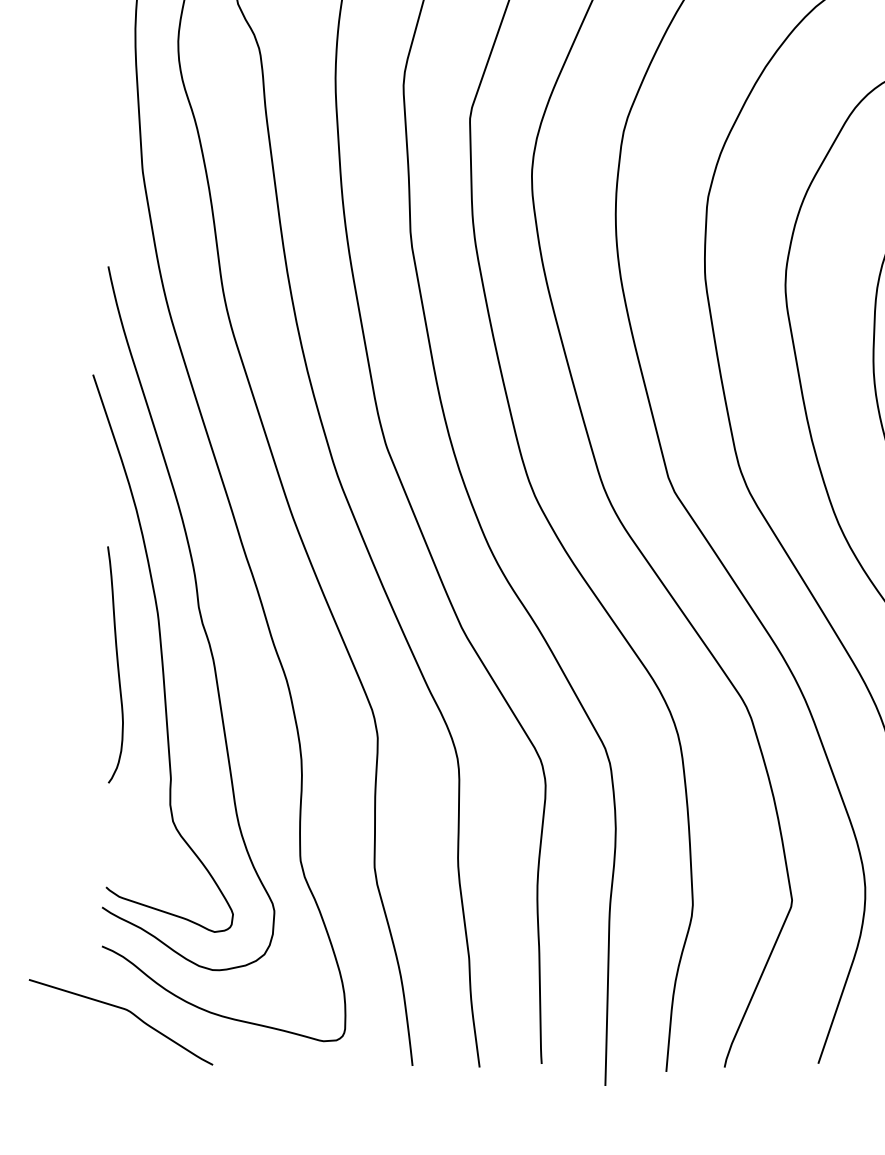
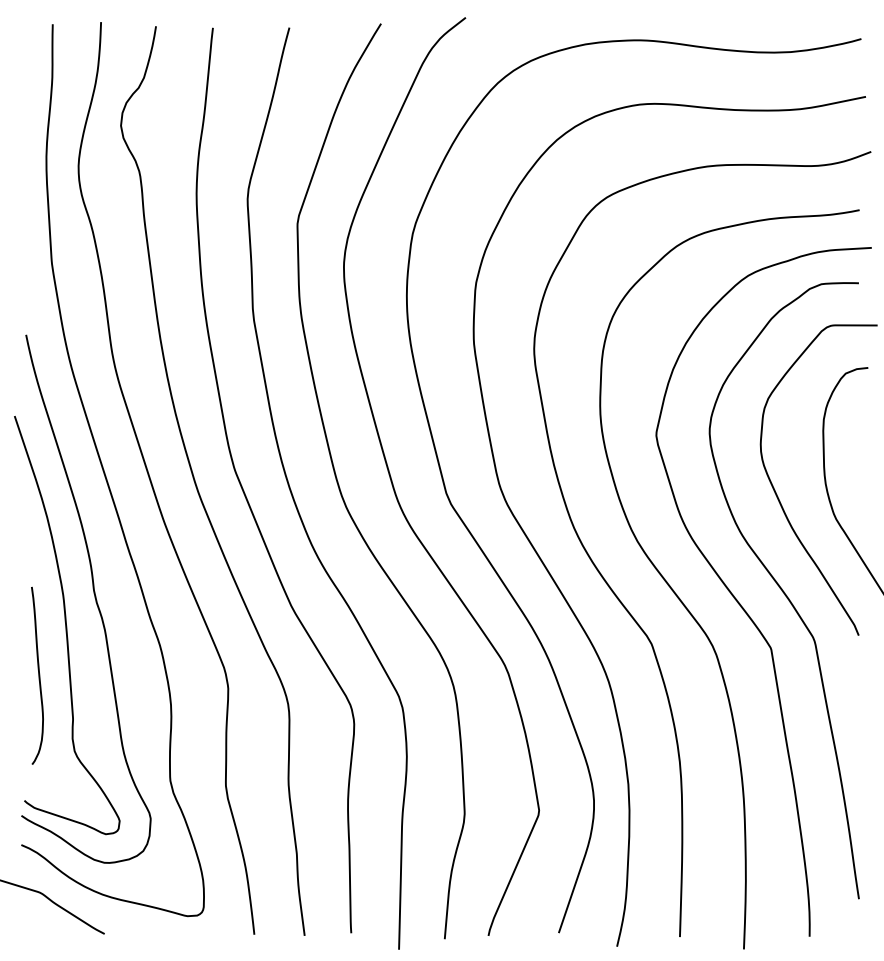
curve: (116, 664) -> (38, 675), moved

